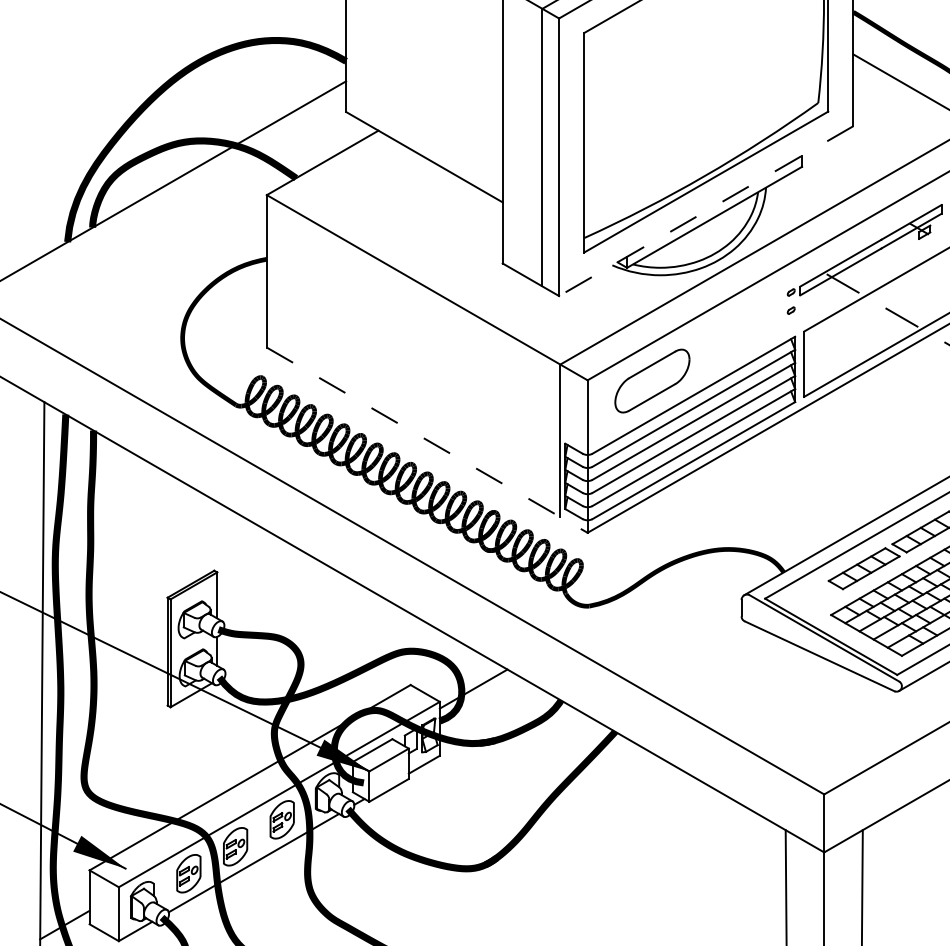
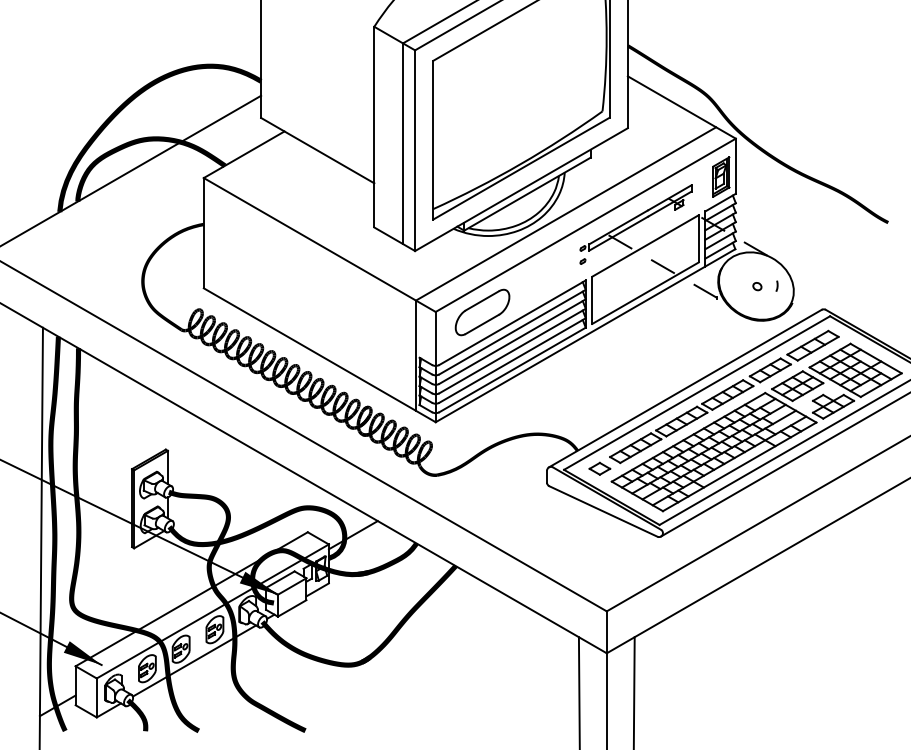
line: (706, 210) -> (521, 189), dashed -> solid
line: (426, 440) -> (319, 355), dashed -> solid
part: (814, 596) -> (599, 468), added

